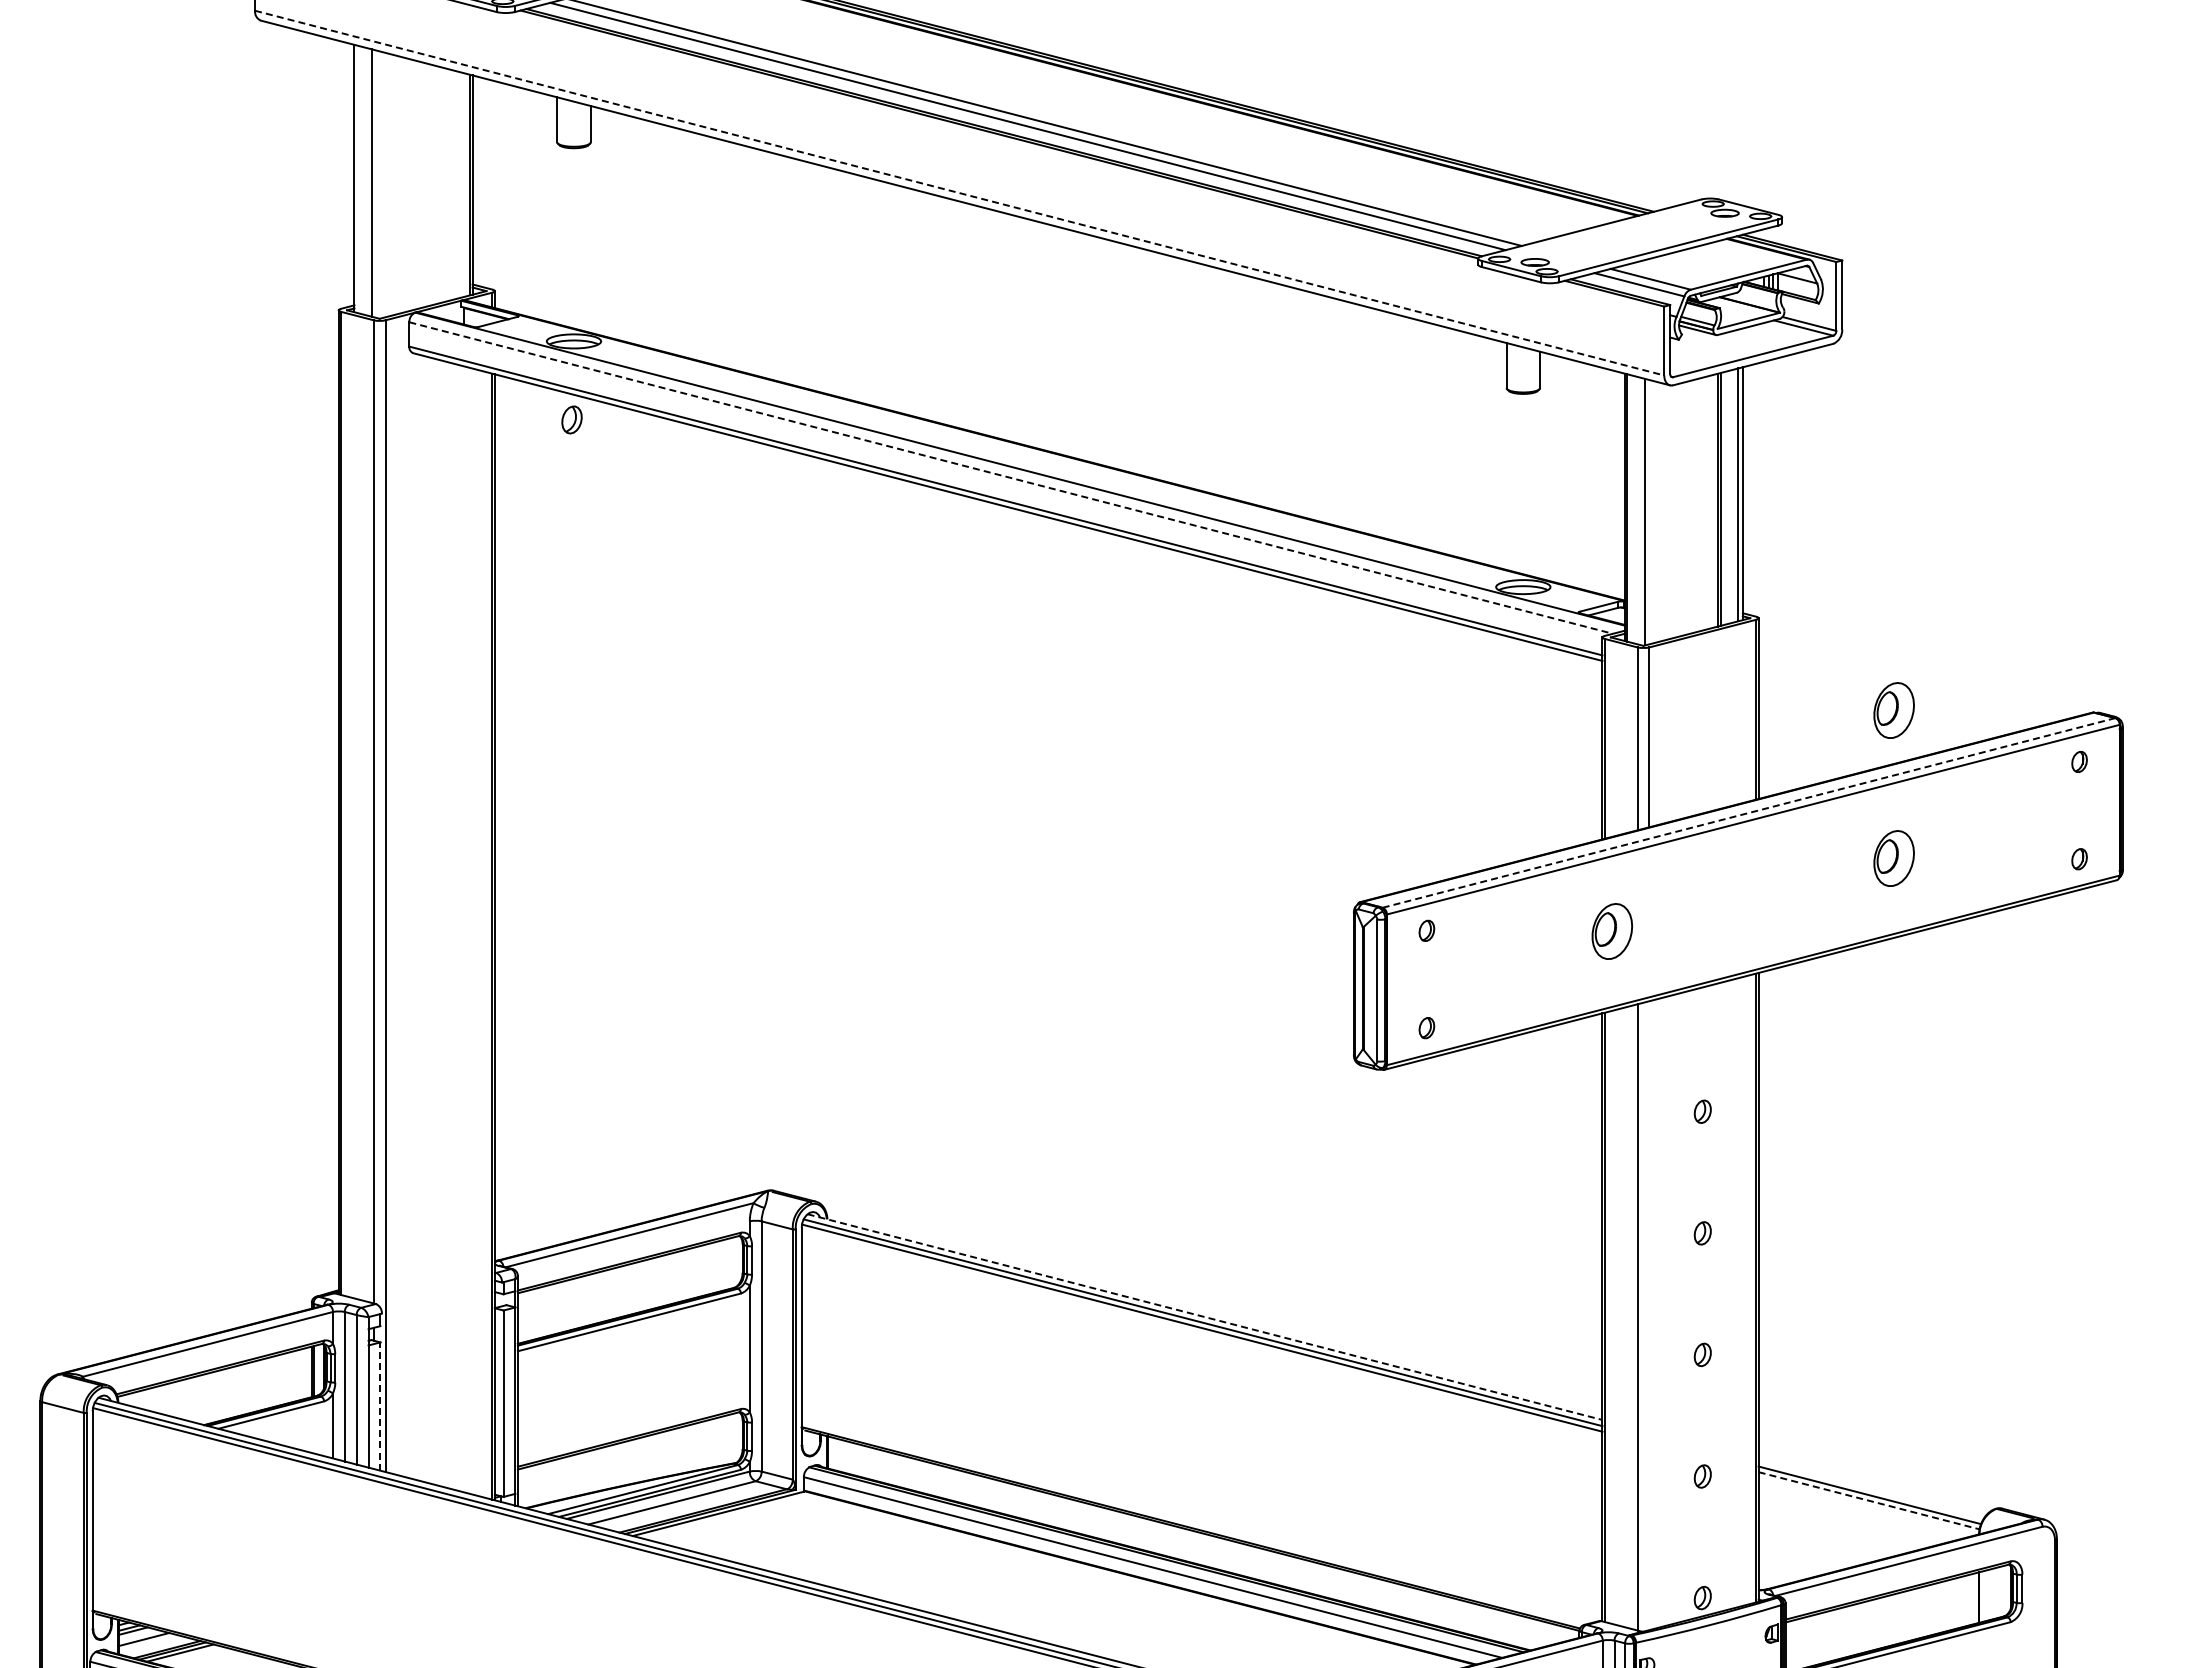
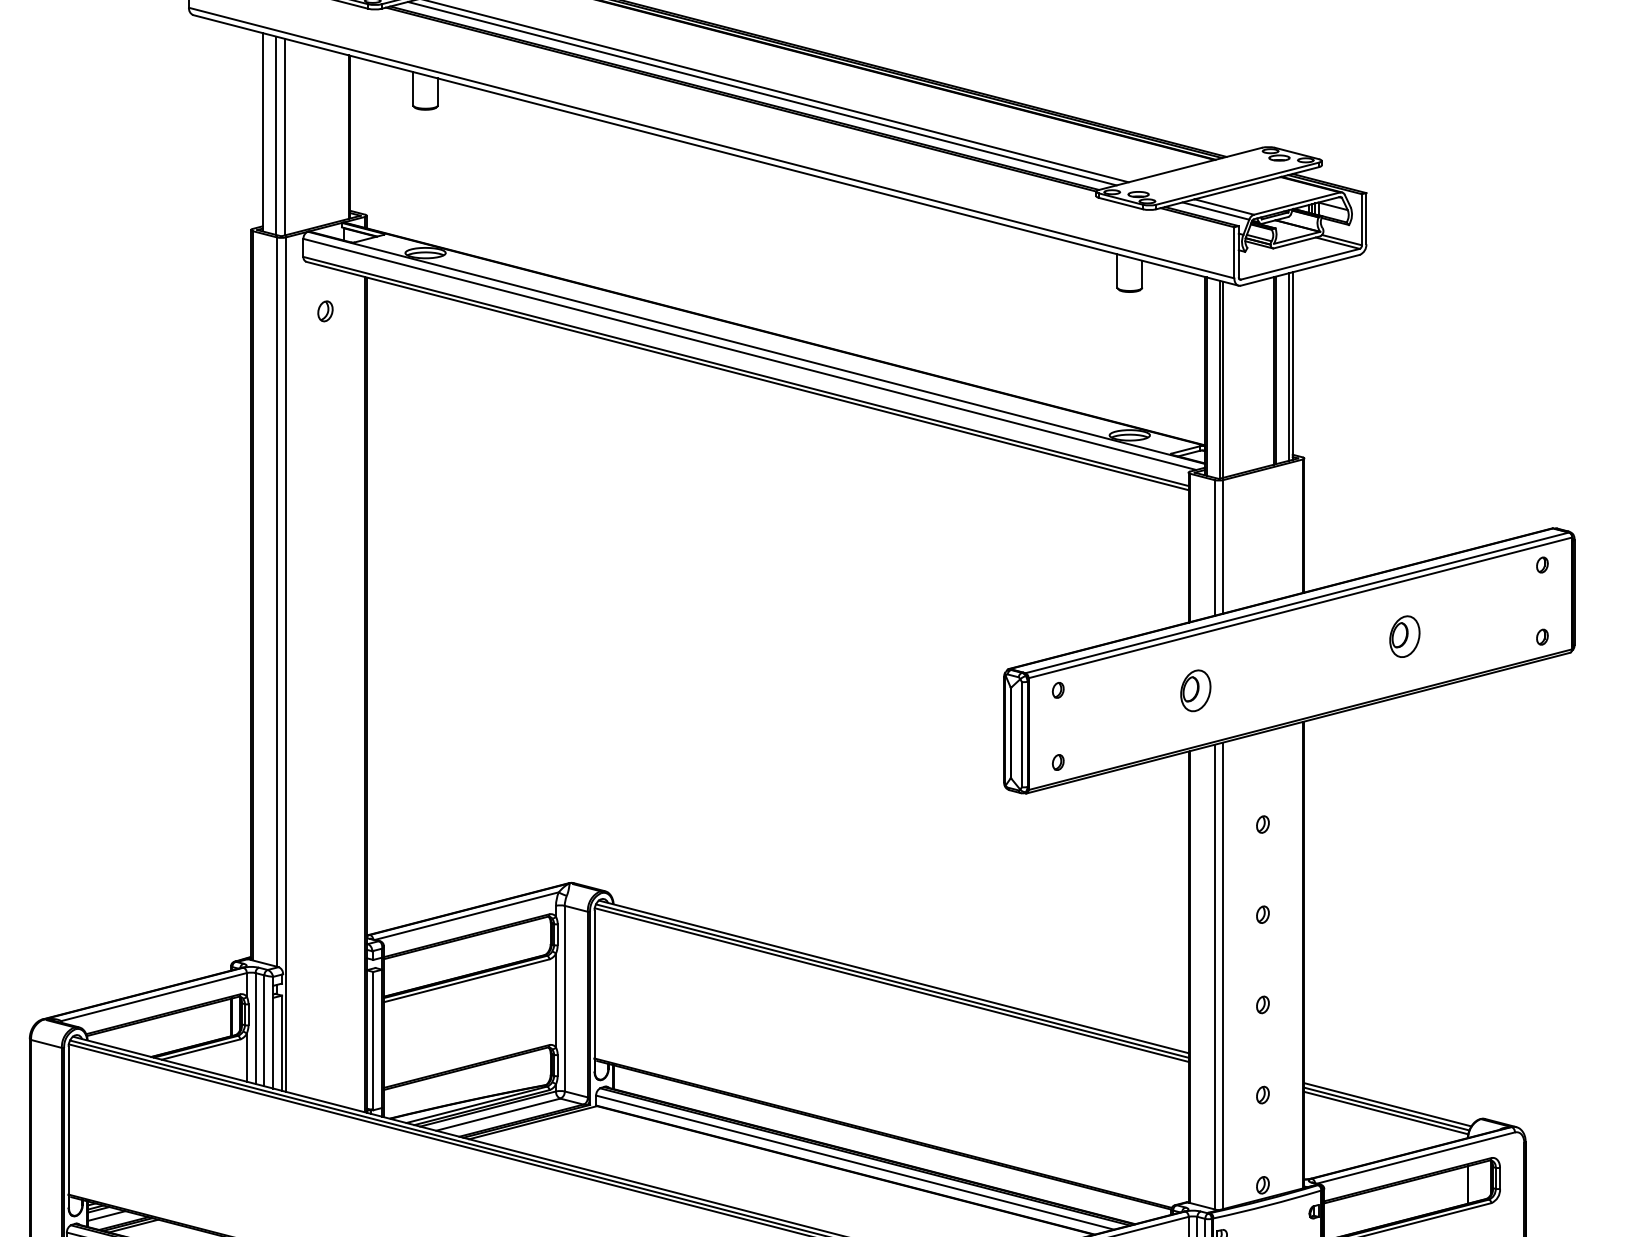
line: (384, 184) -> (285, 136), added
line: (959, 193) -> (711, 143), dashed -> solid
part: (571, 419) -> (325, 311), moved
line: (1011, 478) -> (750, 354), dashed -> solid
line: (1649, 512) -> (1223, 380), added
part: (1893, 710) -> (1404, 526), removed
line: (1749, 812) -> (1297, 602), dashed -> solid
line: (1649, 1315) -> (1223, 975), added
line: (1205, 1317) -> (894, 977), dashed -> solid
line: (380, 1406) -> (282, 1043), dashed -> solid
line: (1870, 1489) -> (1387, 1104), added
line: (1869, 1500) -> (1386, 1112), dashed -> solid

